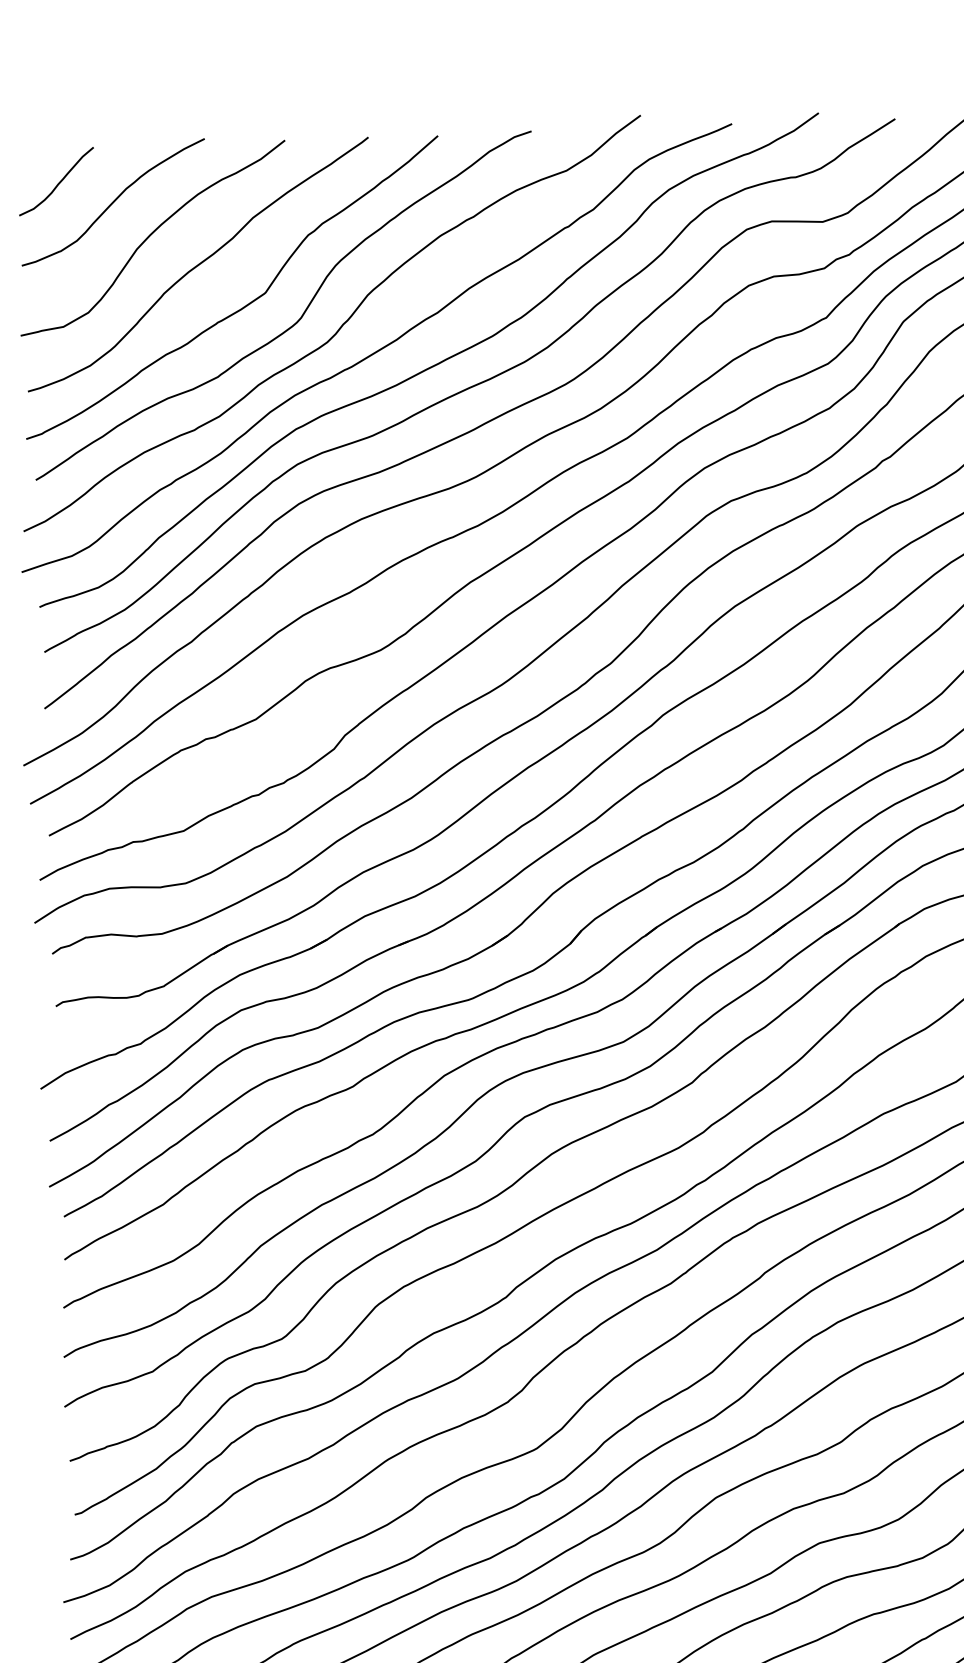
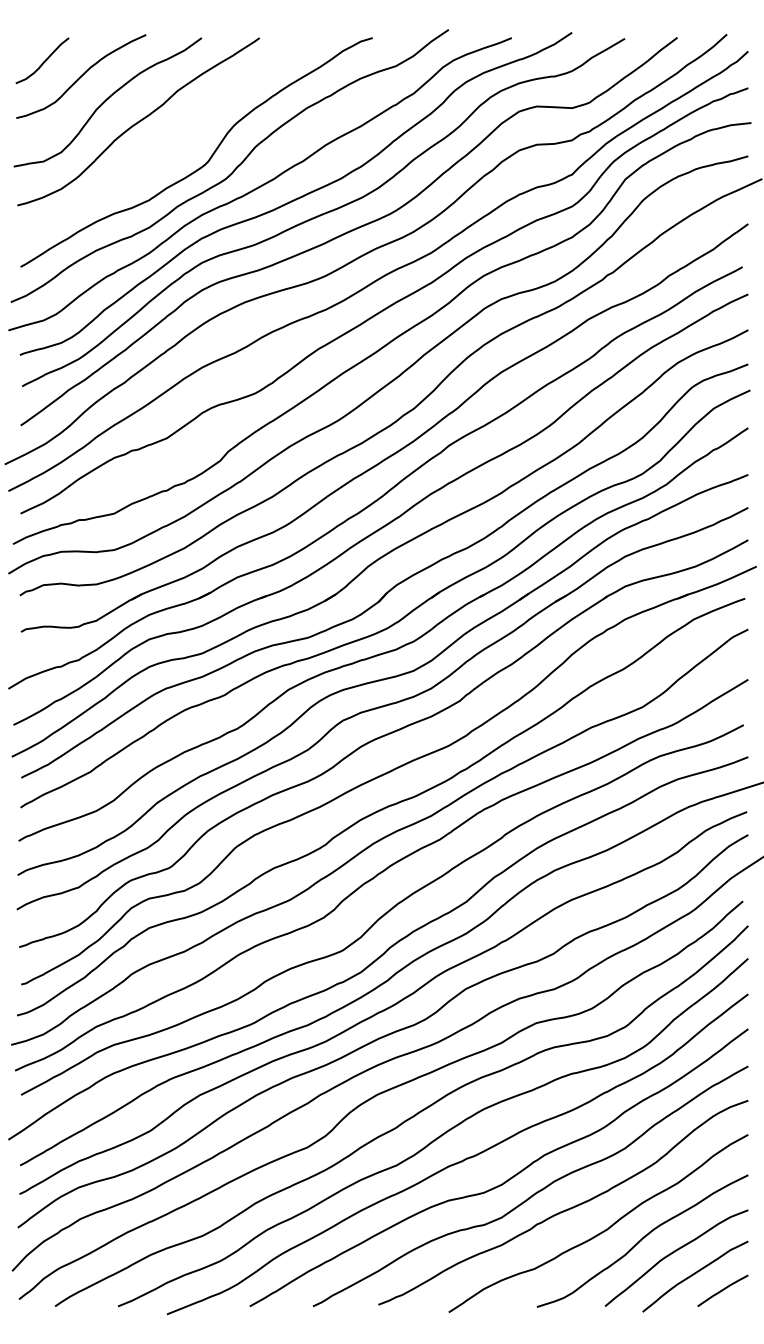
curve: (245, 304) -> (170, 150), removed

